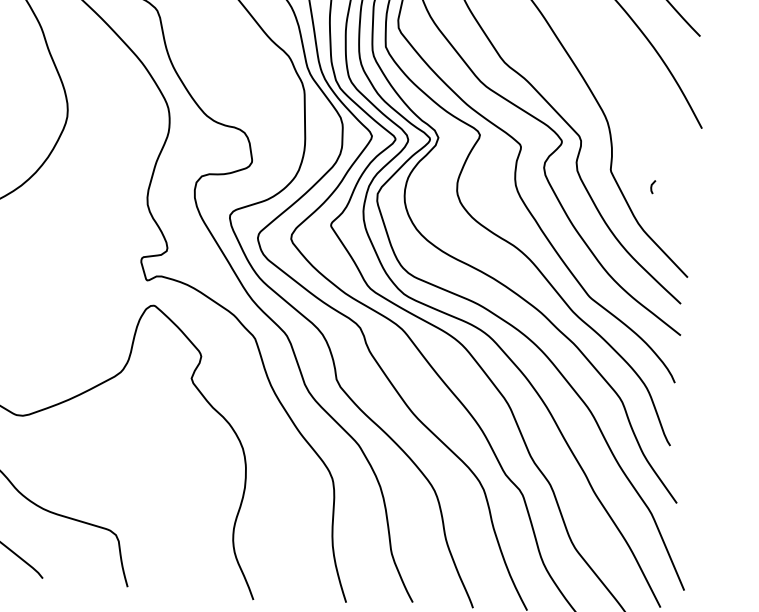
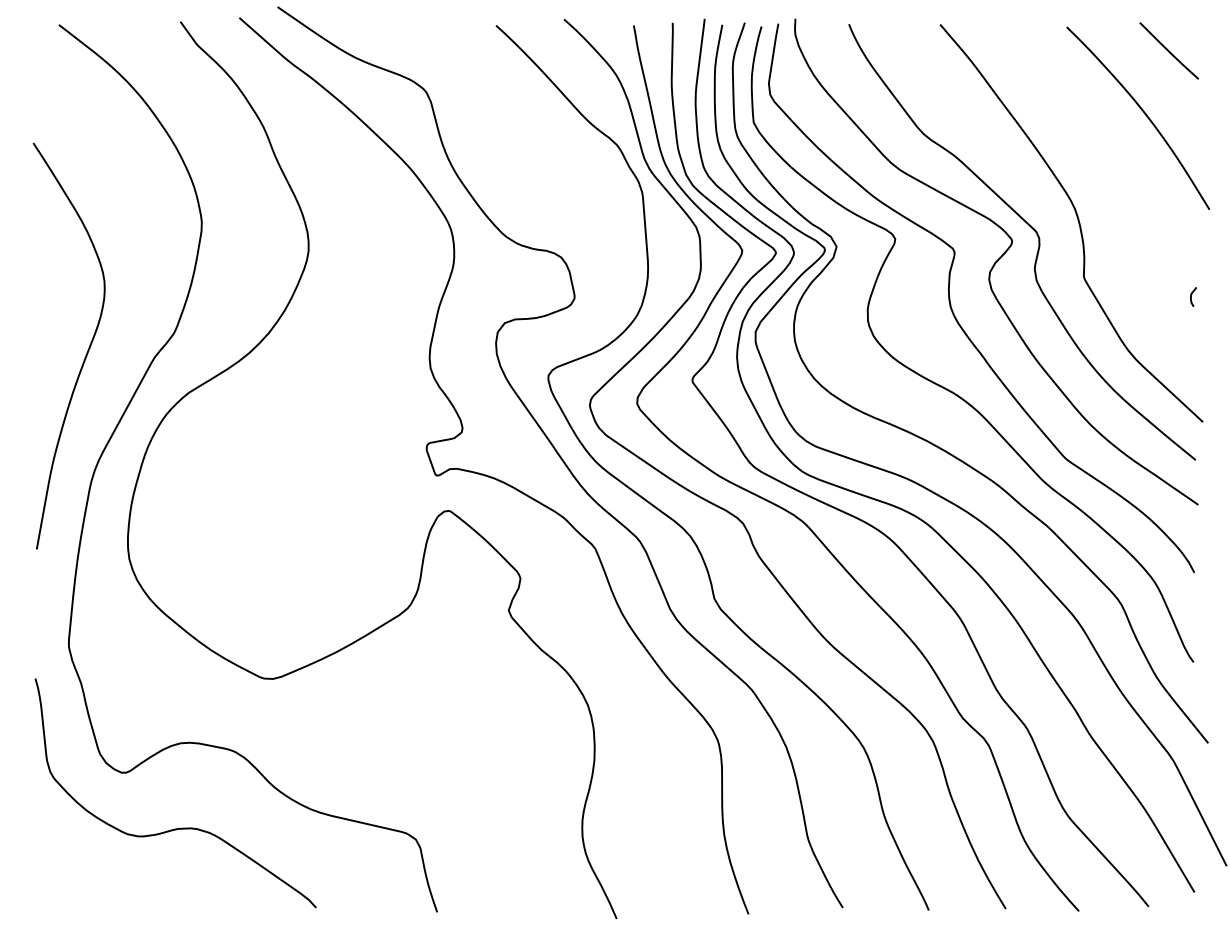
line: (651, 186) -> (1191, 296), moved

